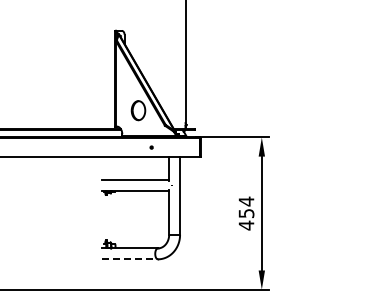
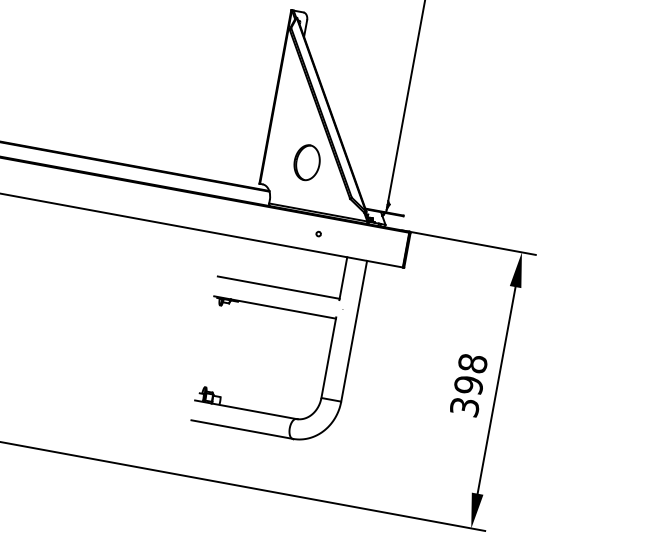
text: (246, 213) -> (468, 385), 454 -> 398
line: (129, 259) -> (241, 429), dashed -> solid

